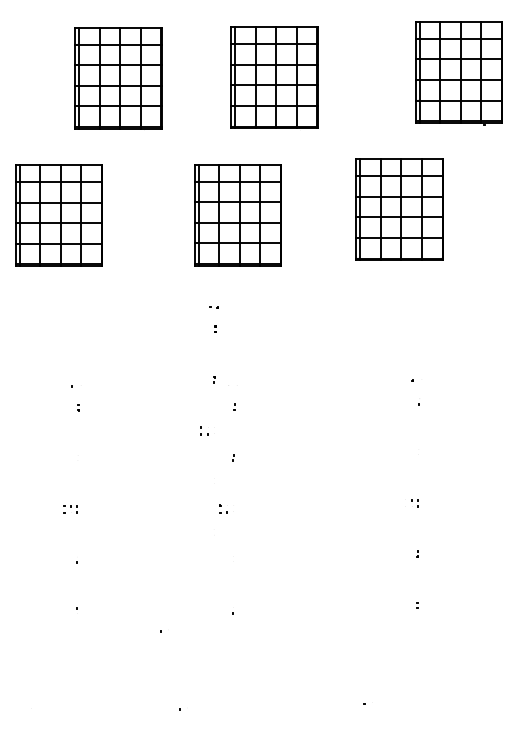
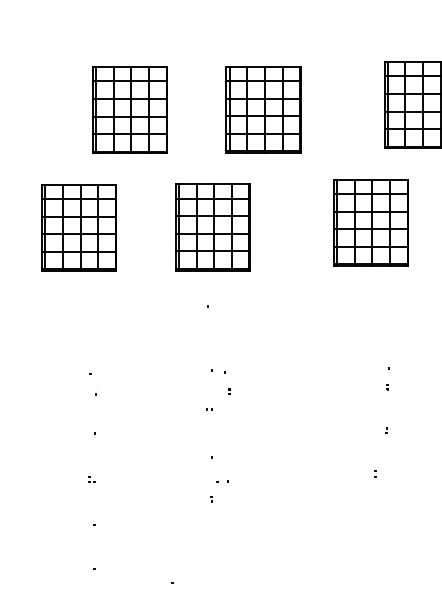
part: (237, 215) -> (212, 227), moved

